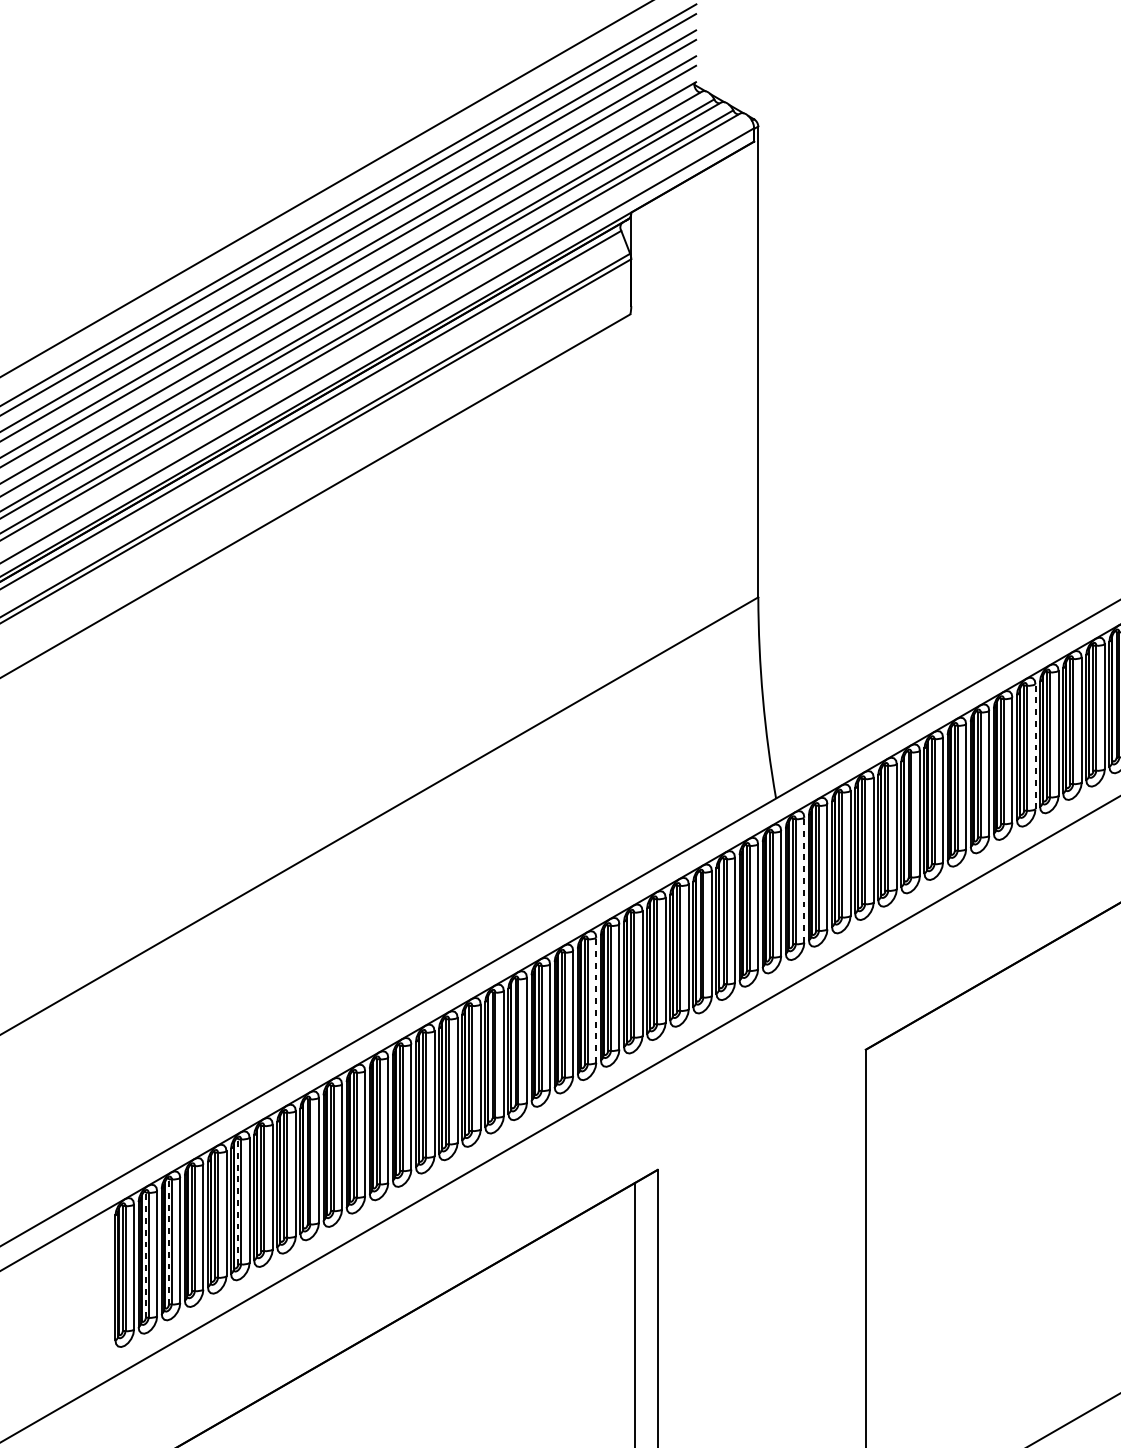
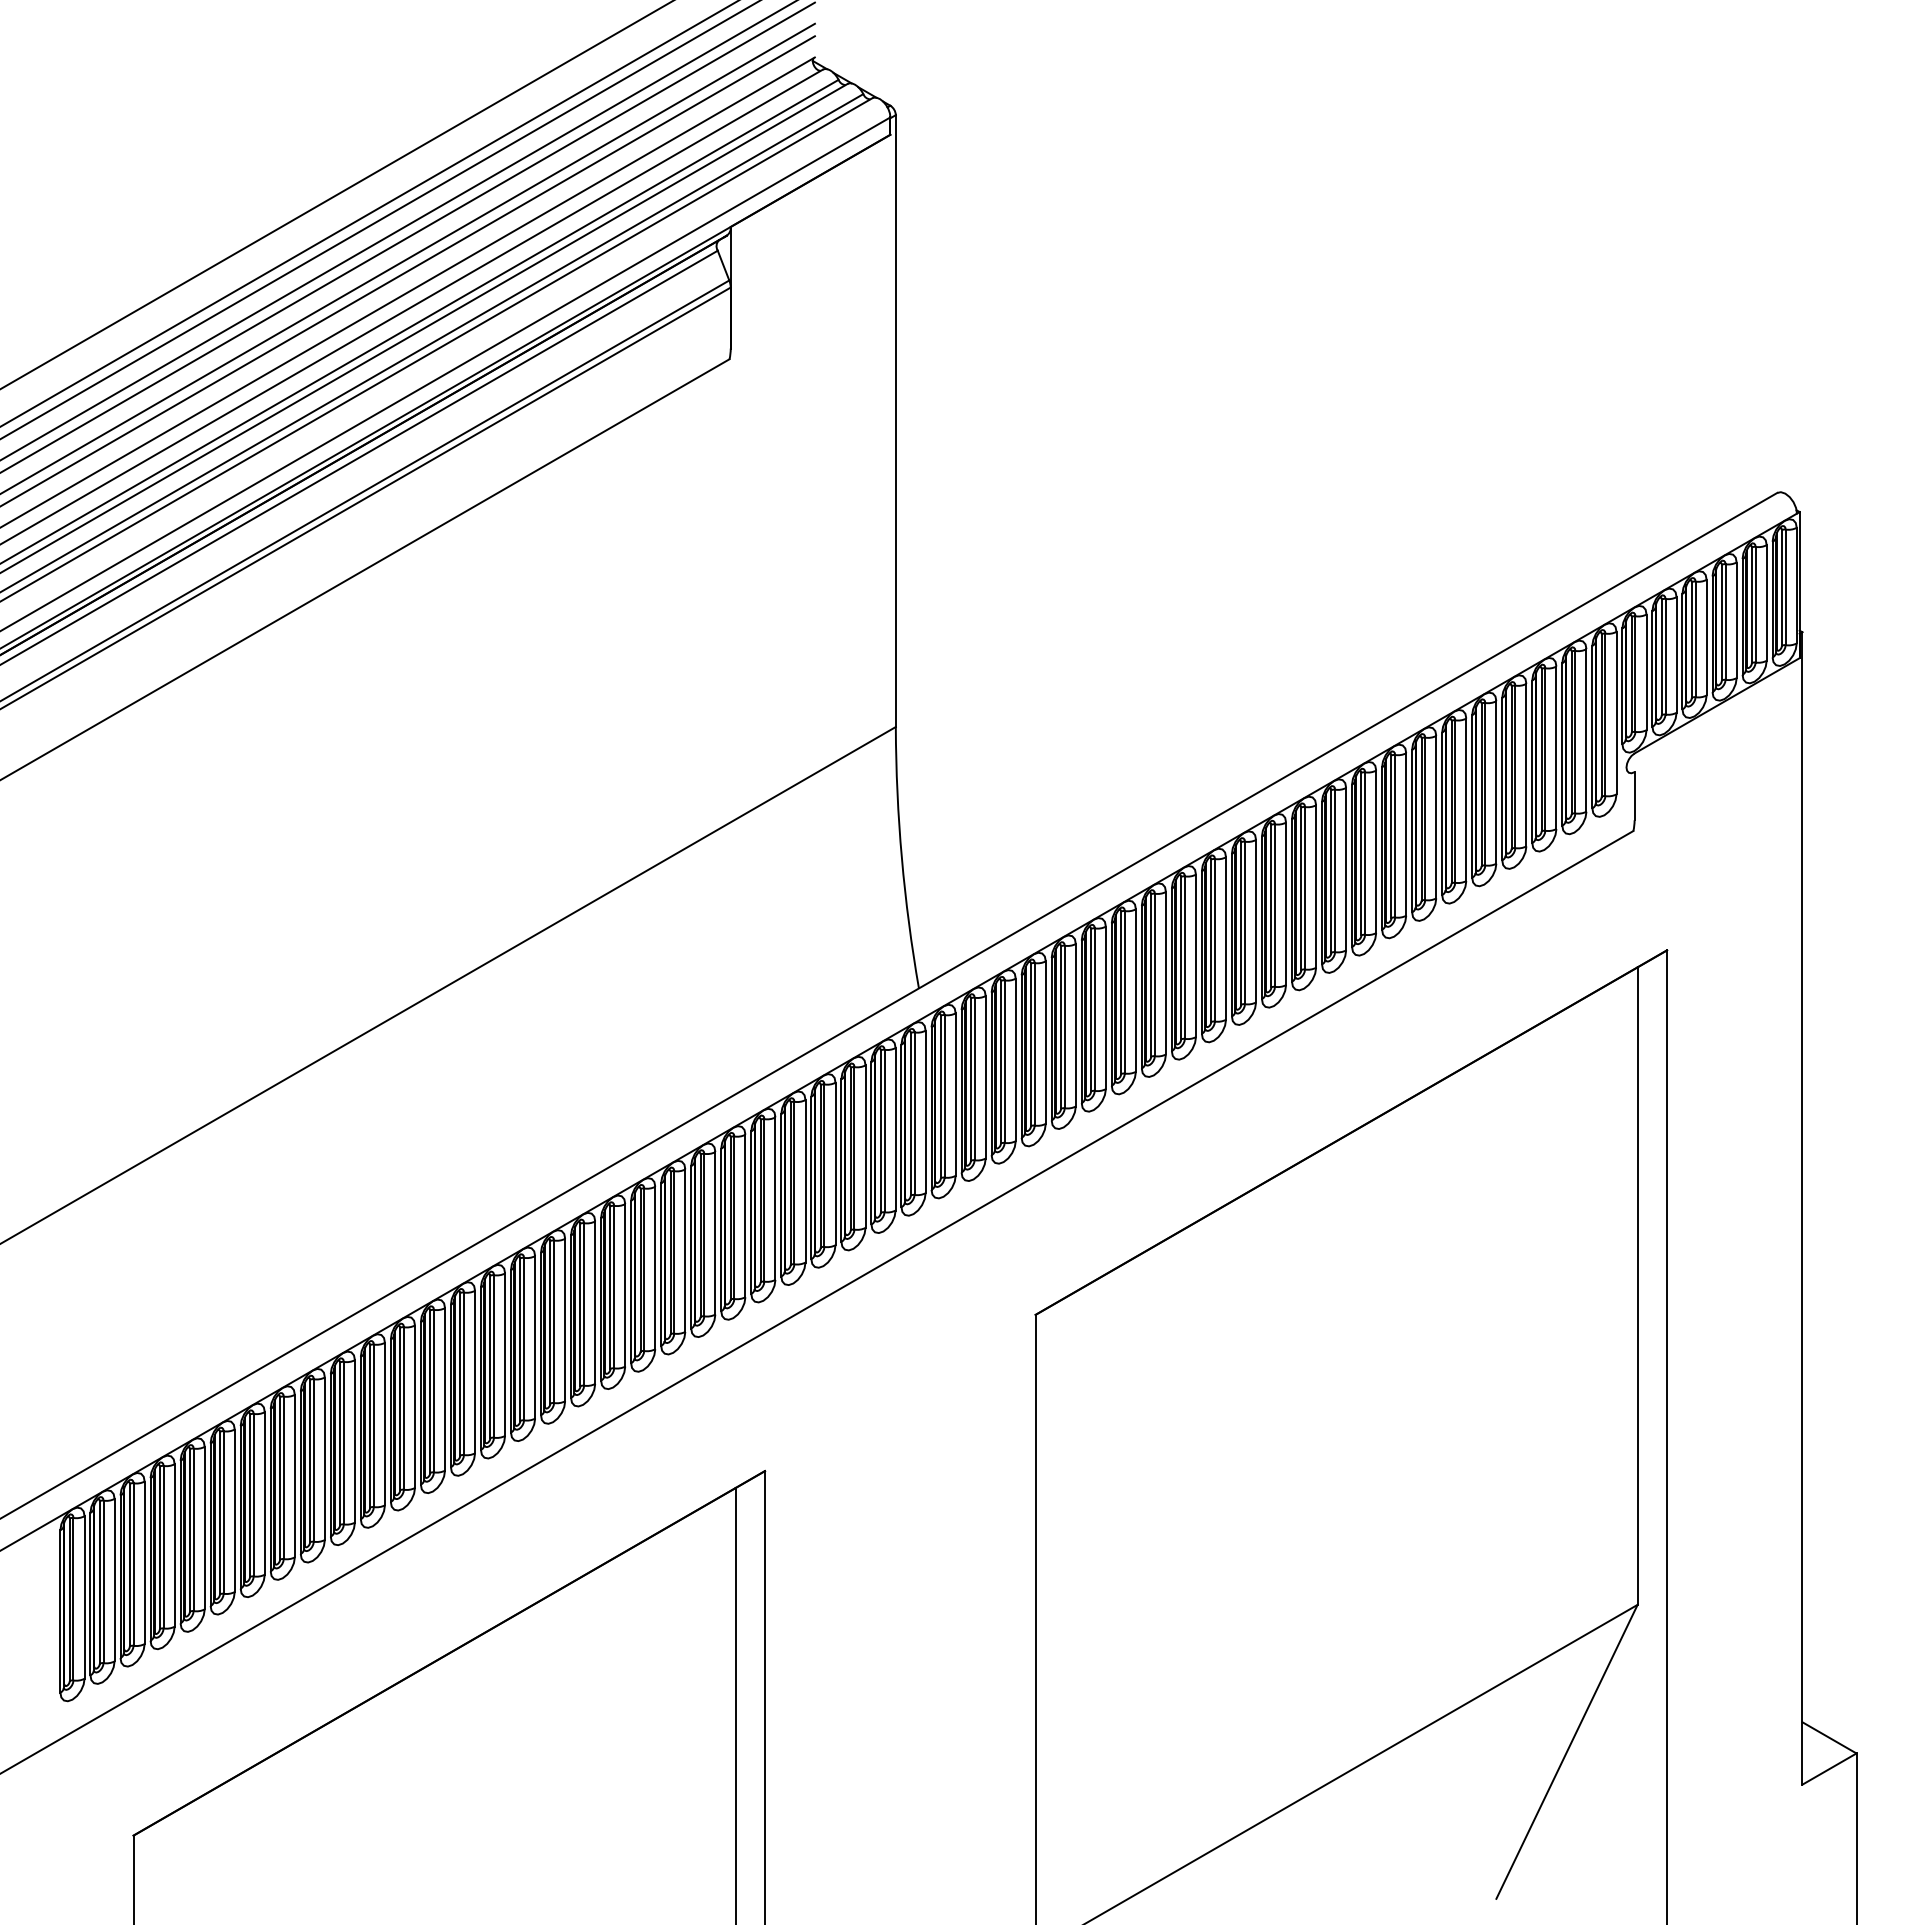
line: (1035, 746) -> (1256, 920), dashed -> solid
line: (804, 880) -> (955, 1094), dashed -> solid
line: (596, 1000) -> (685, 1250), dashed -> solid
line: (237, 1201) -> (219, 1512), dashed -> solid
line: (168, 1241) -> (129, 1564), dashed -> solid
line: (145, 1254) -> (99, 1581), dashed -> solid

